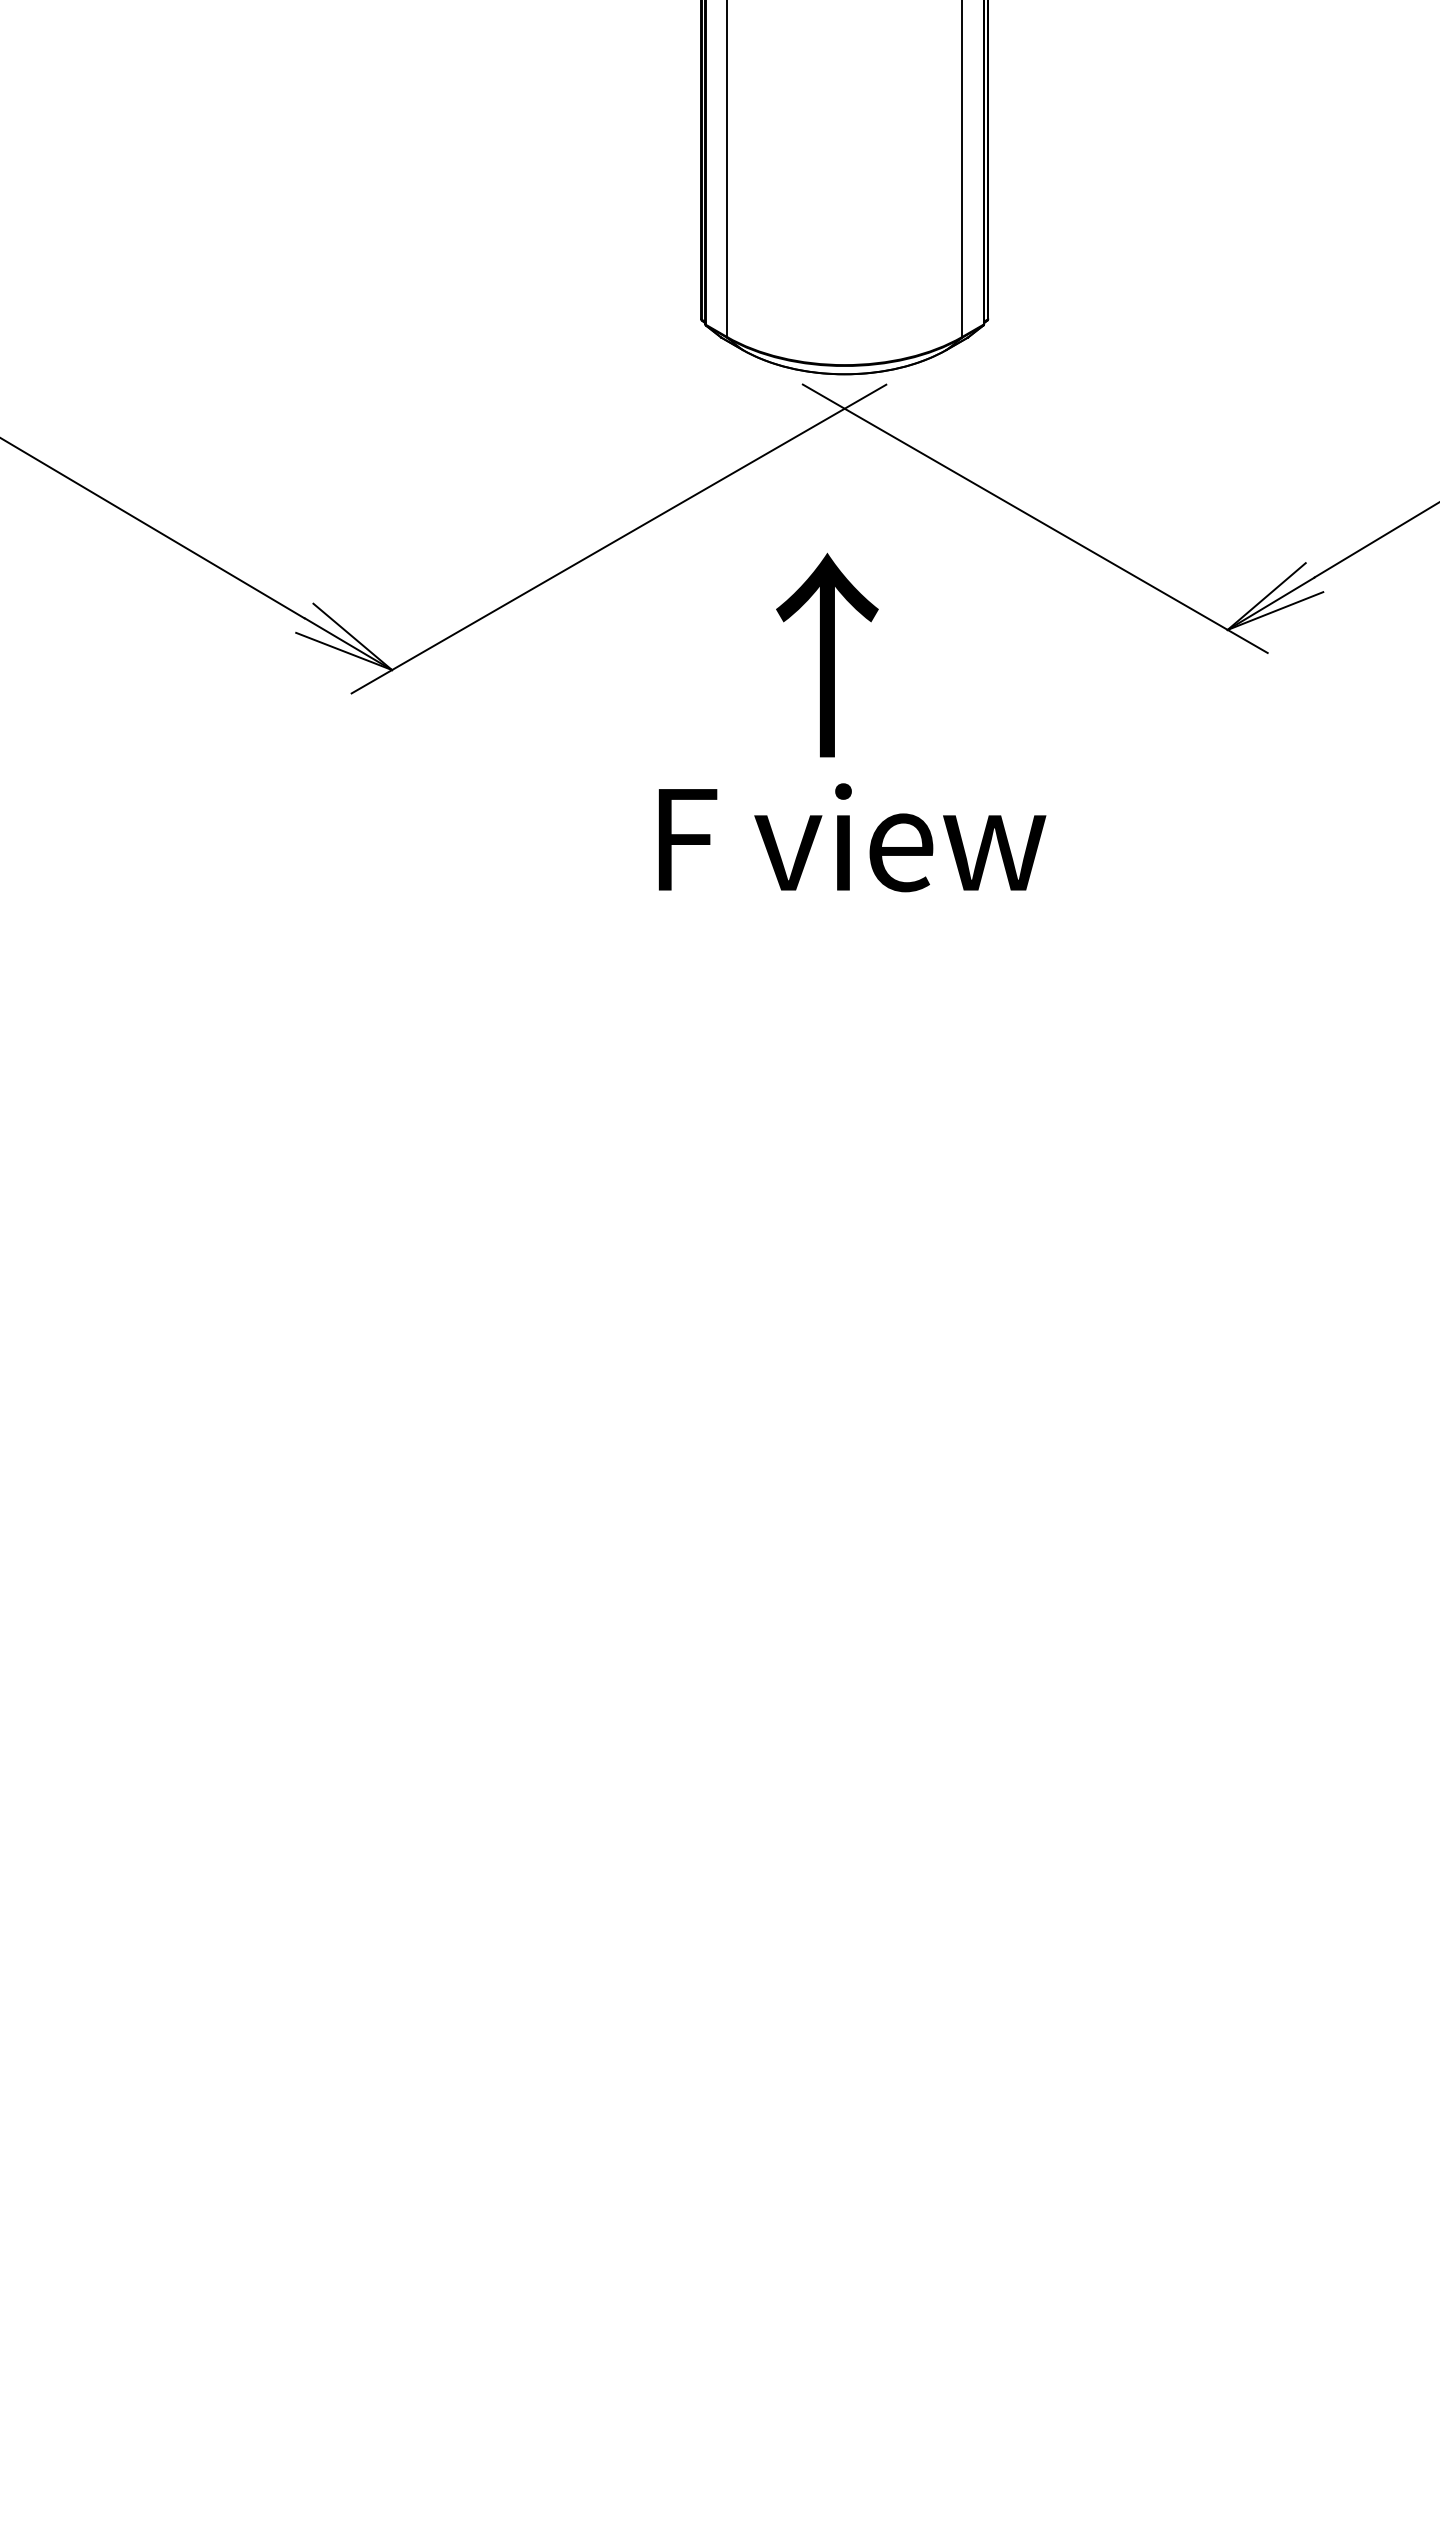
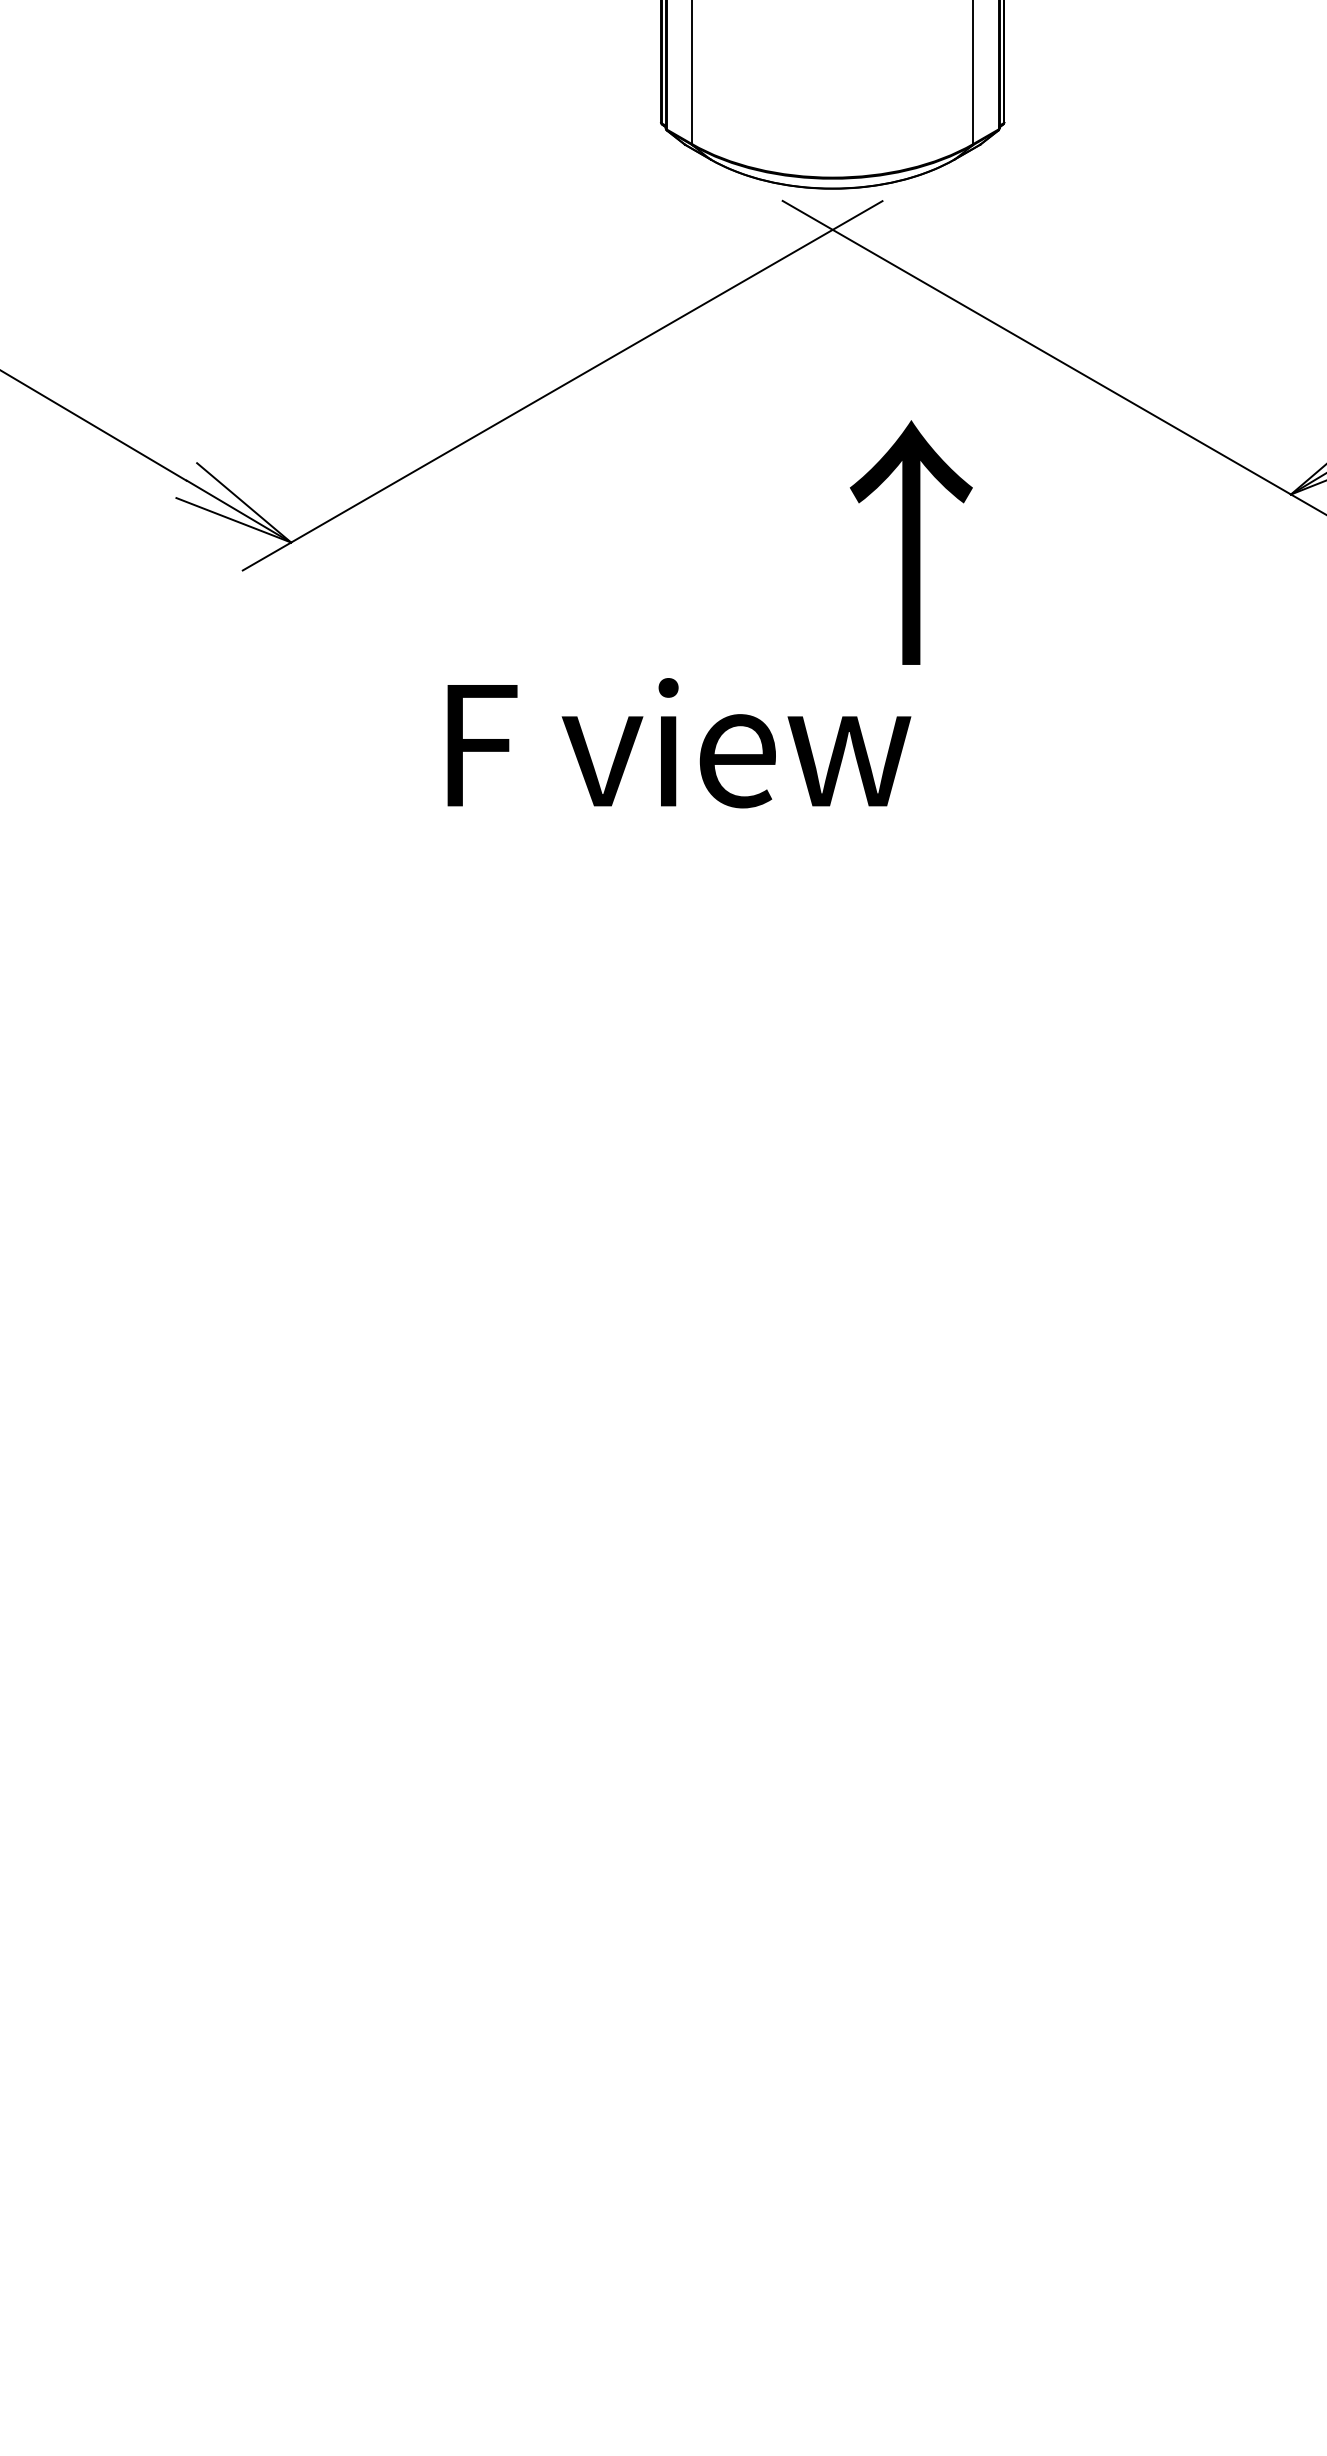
text: (827, 654) -> (911, 541), moved
text: (852, 837) -> (679, 742), moved

